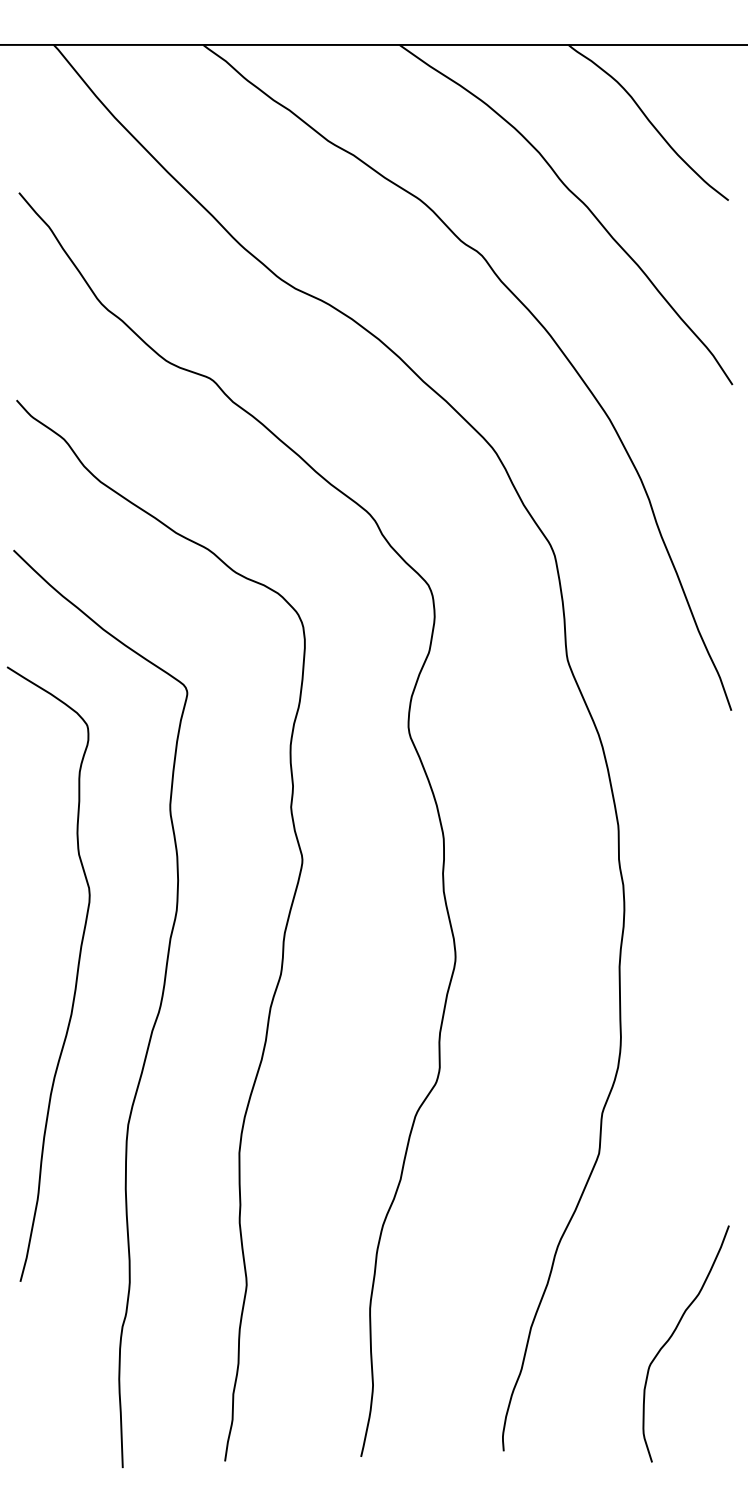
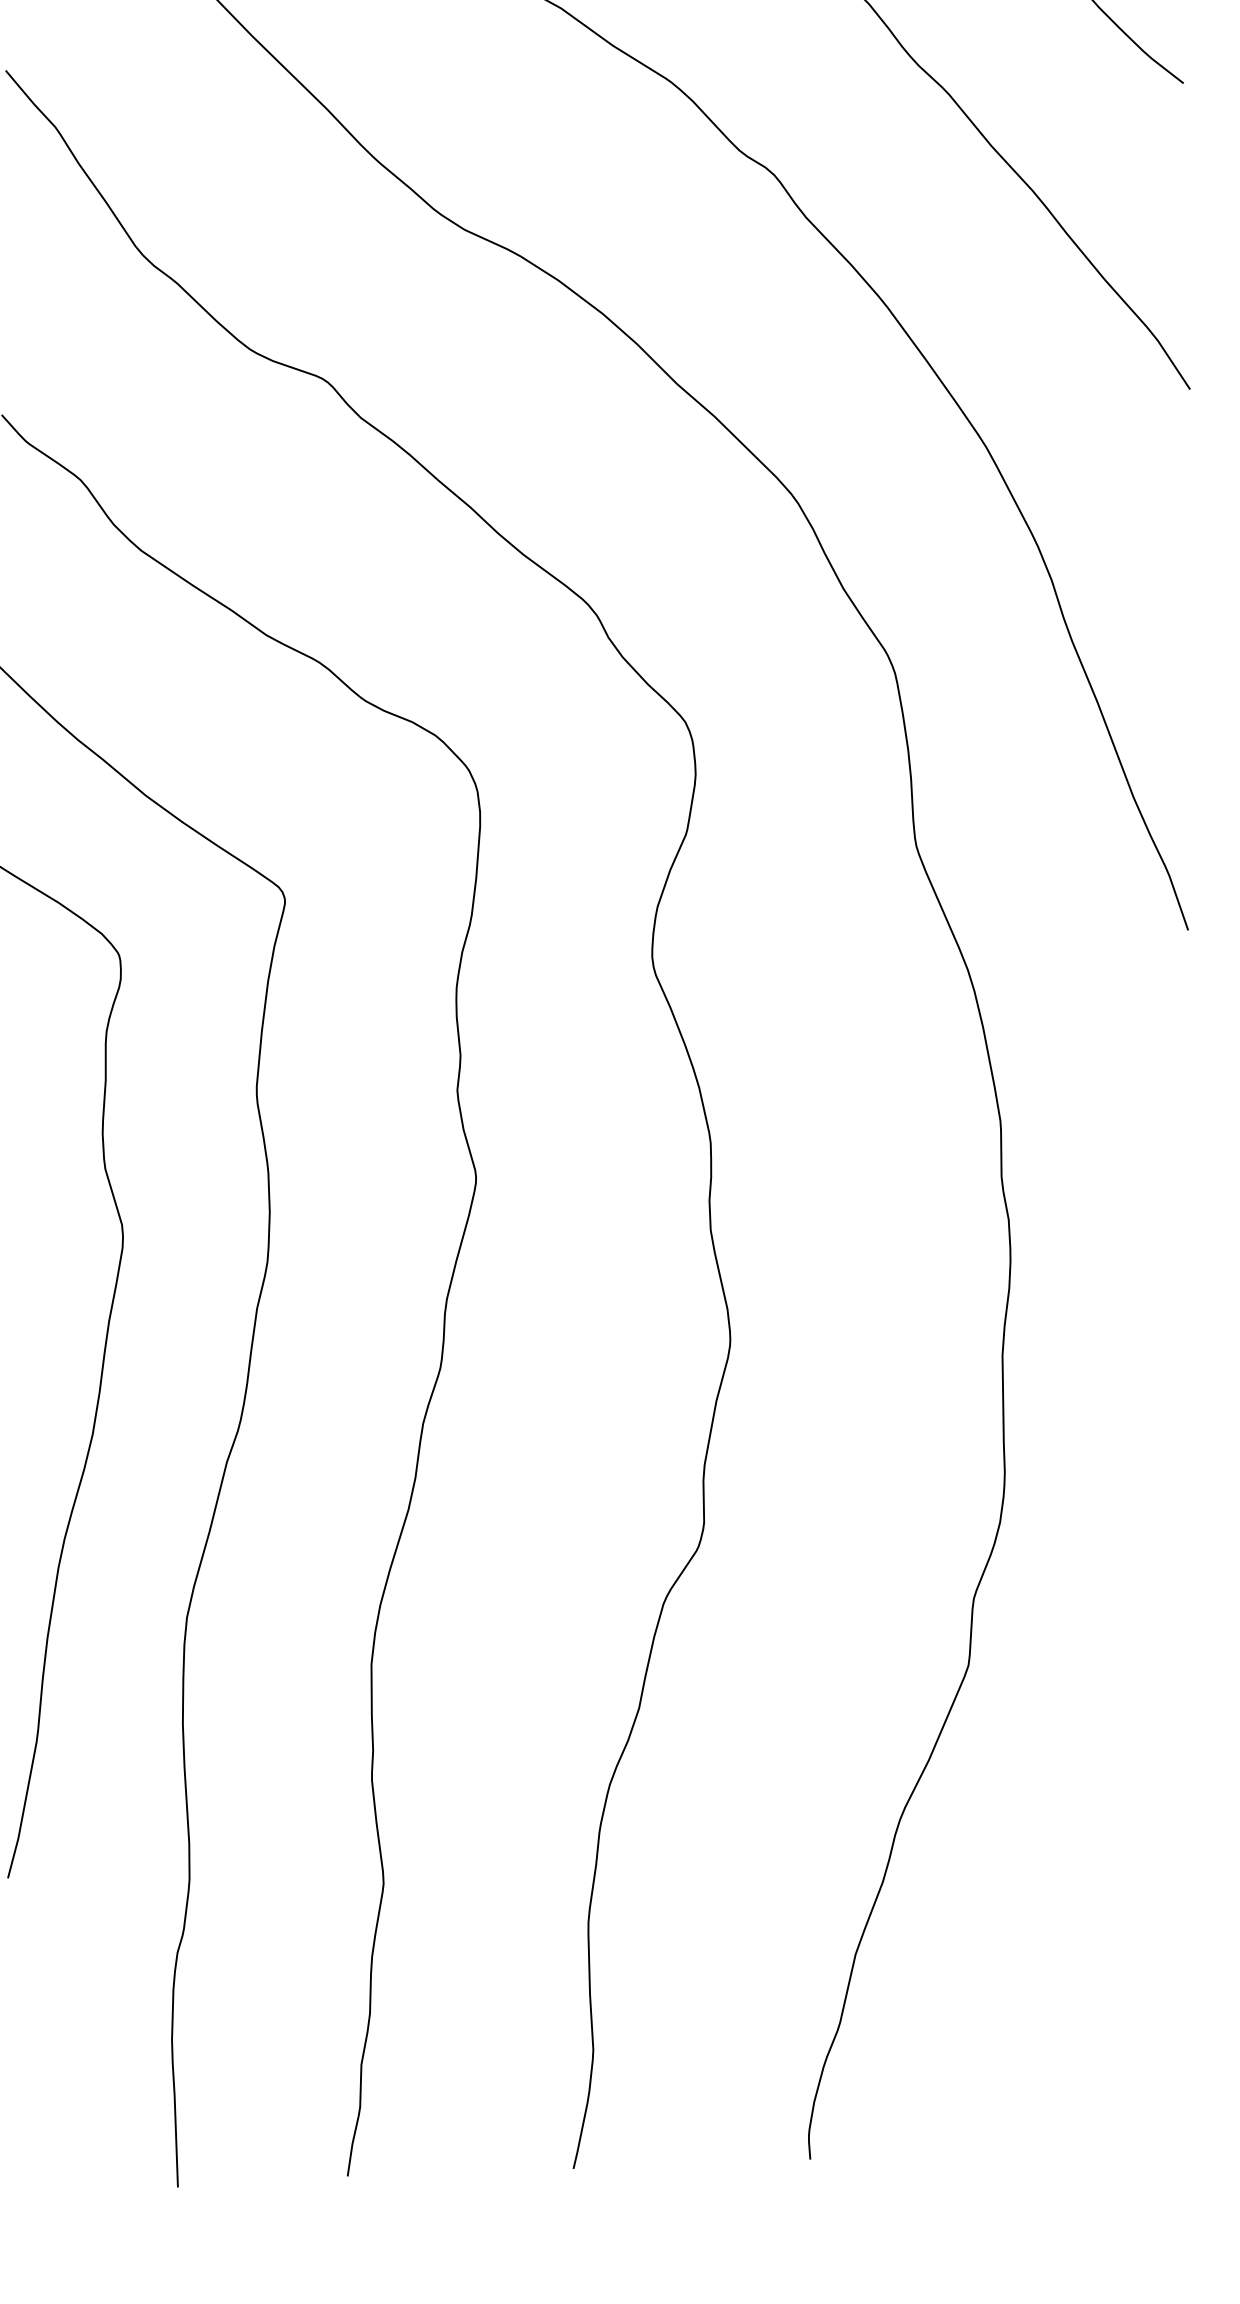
curve: (672, 1336) -> (1090, 1969), removed

